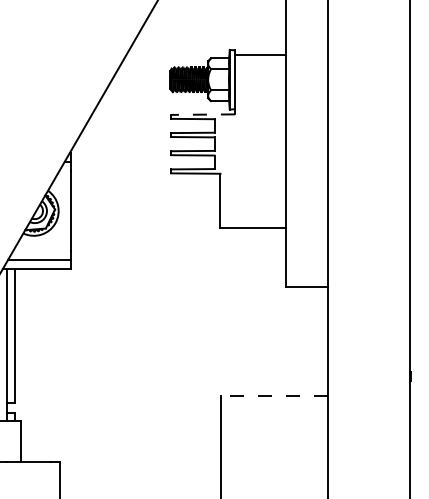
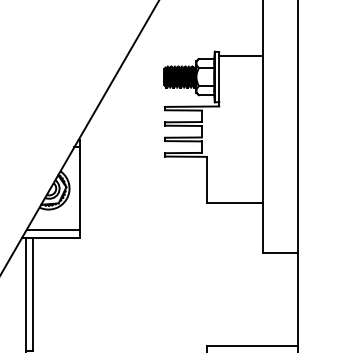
line: (202, 114) -> (191, 106), dashed -> solid
line: (273, 396) -> (251, 345), dashed -> solid

